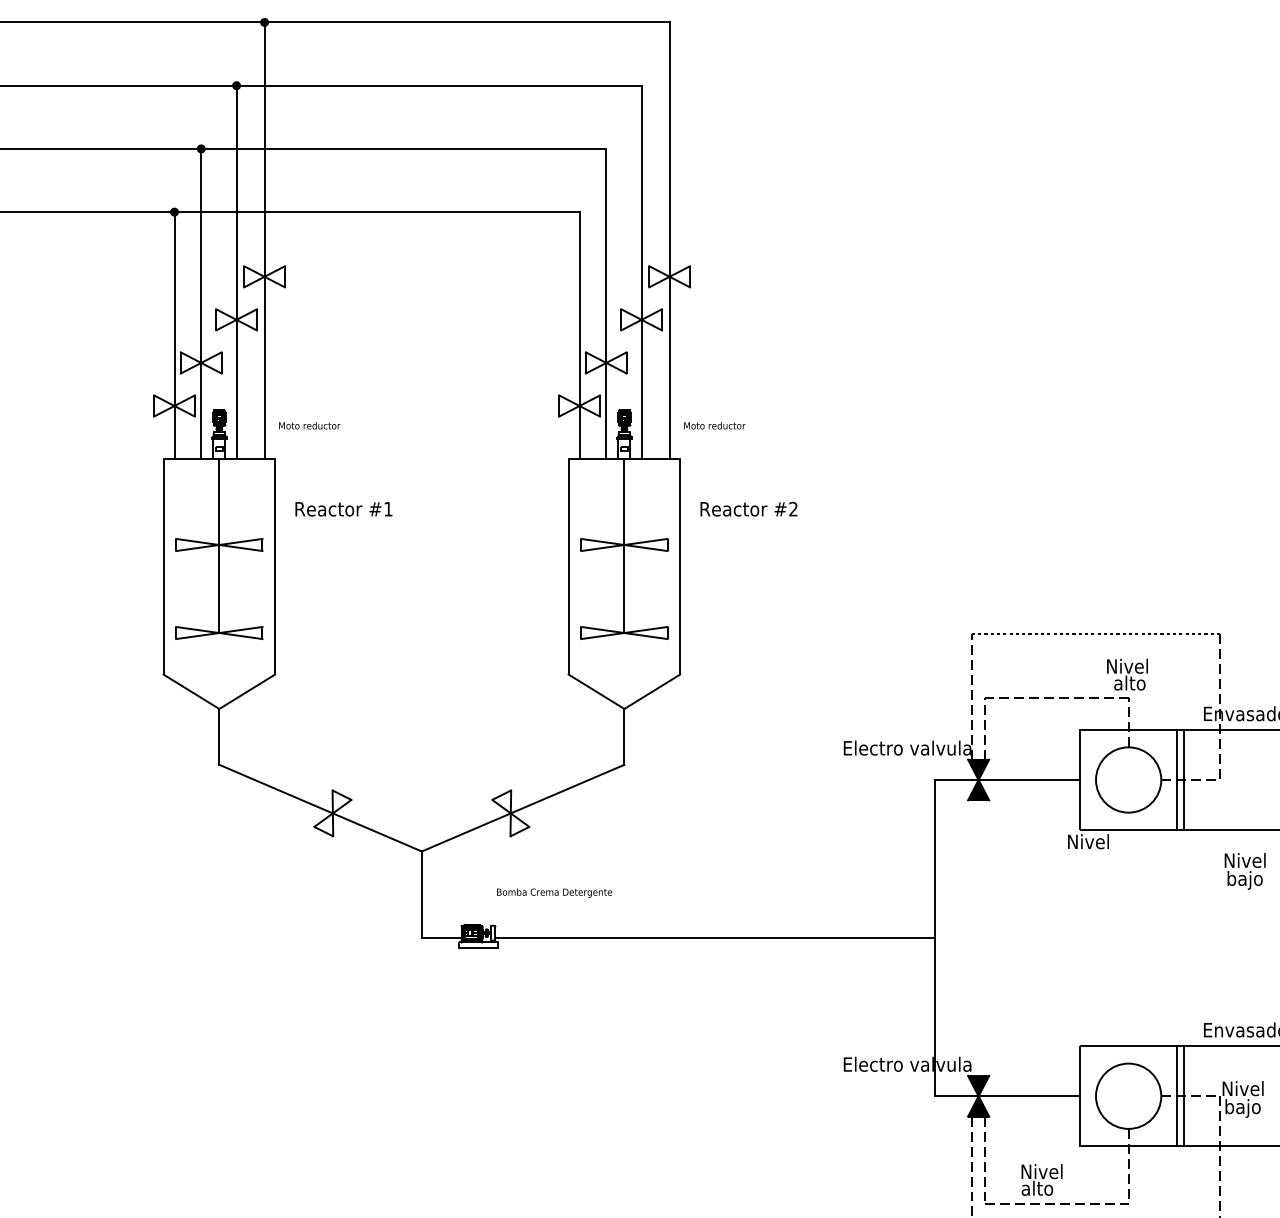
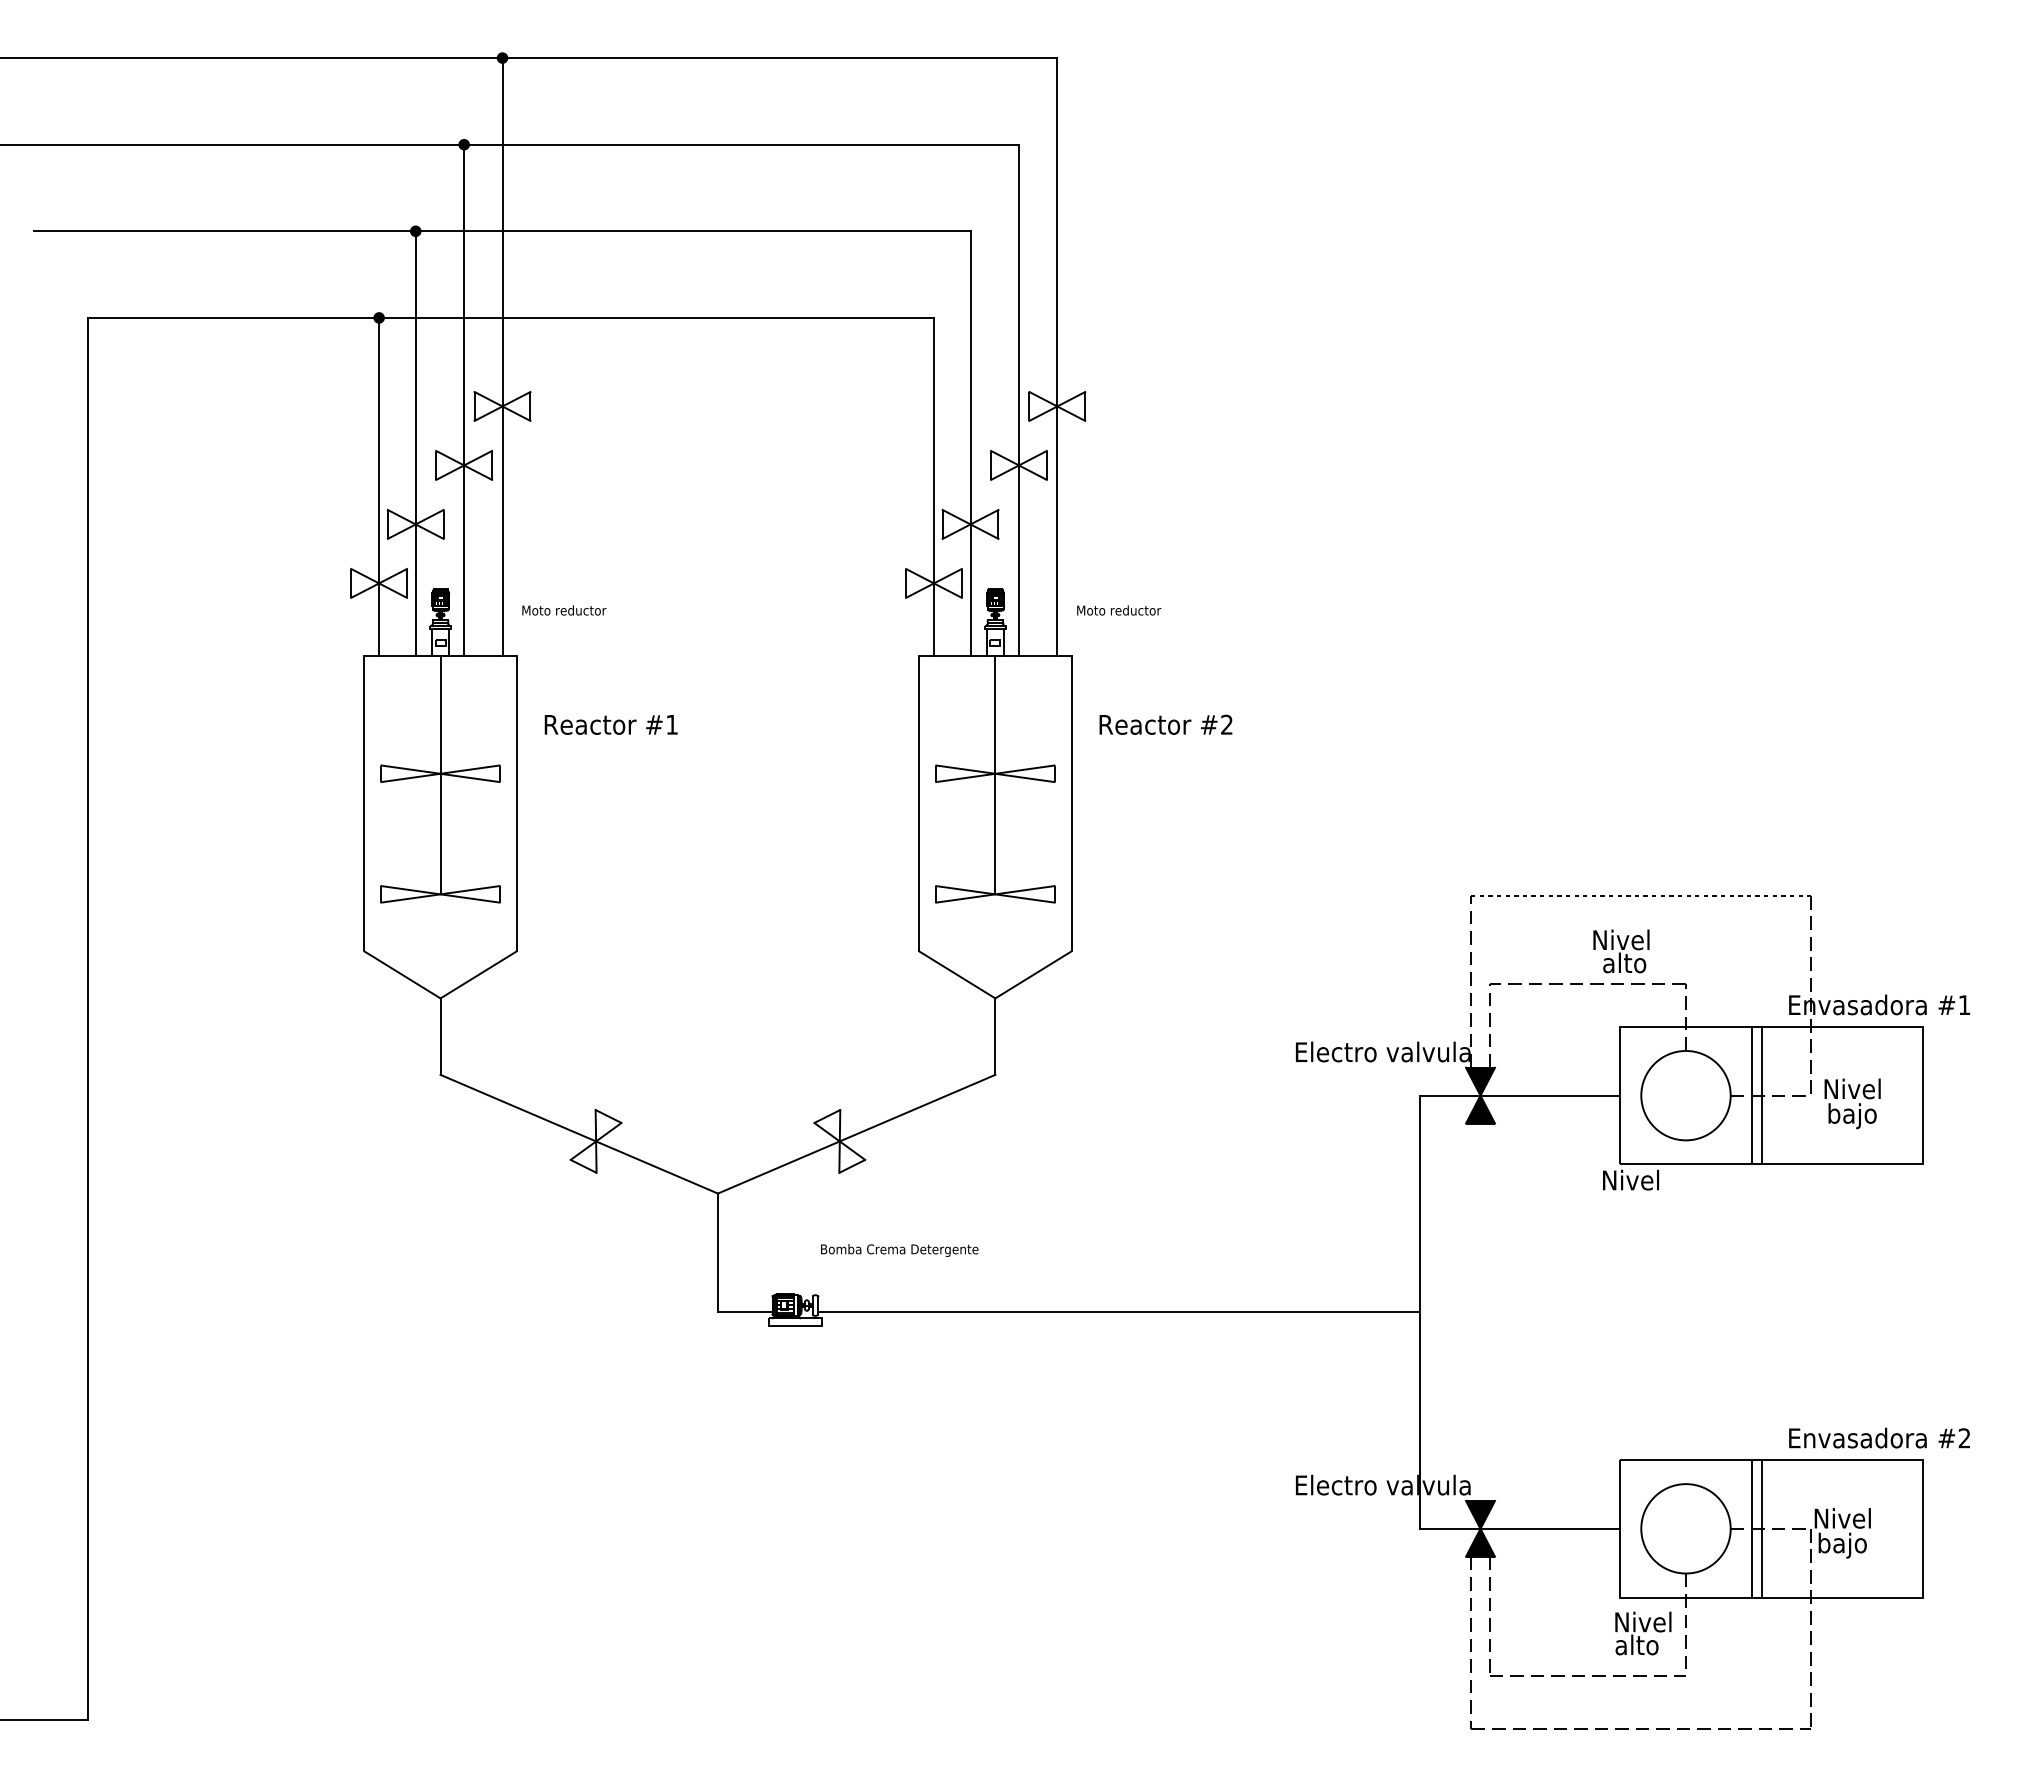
text: (1127, 674) -> (1621, 951), moved
text: (1245, 871) -> (1852, 1103), moved
text: (1042, 1179) -> (1643, 1633), moved

